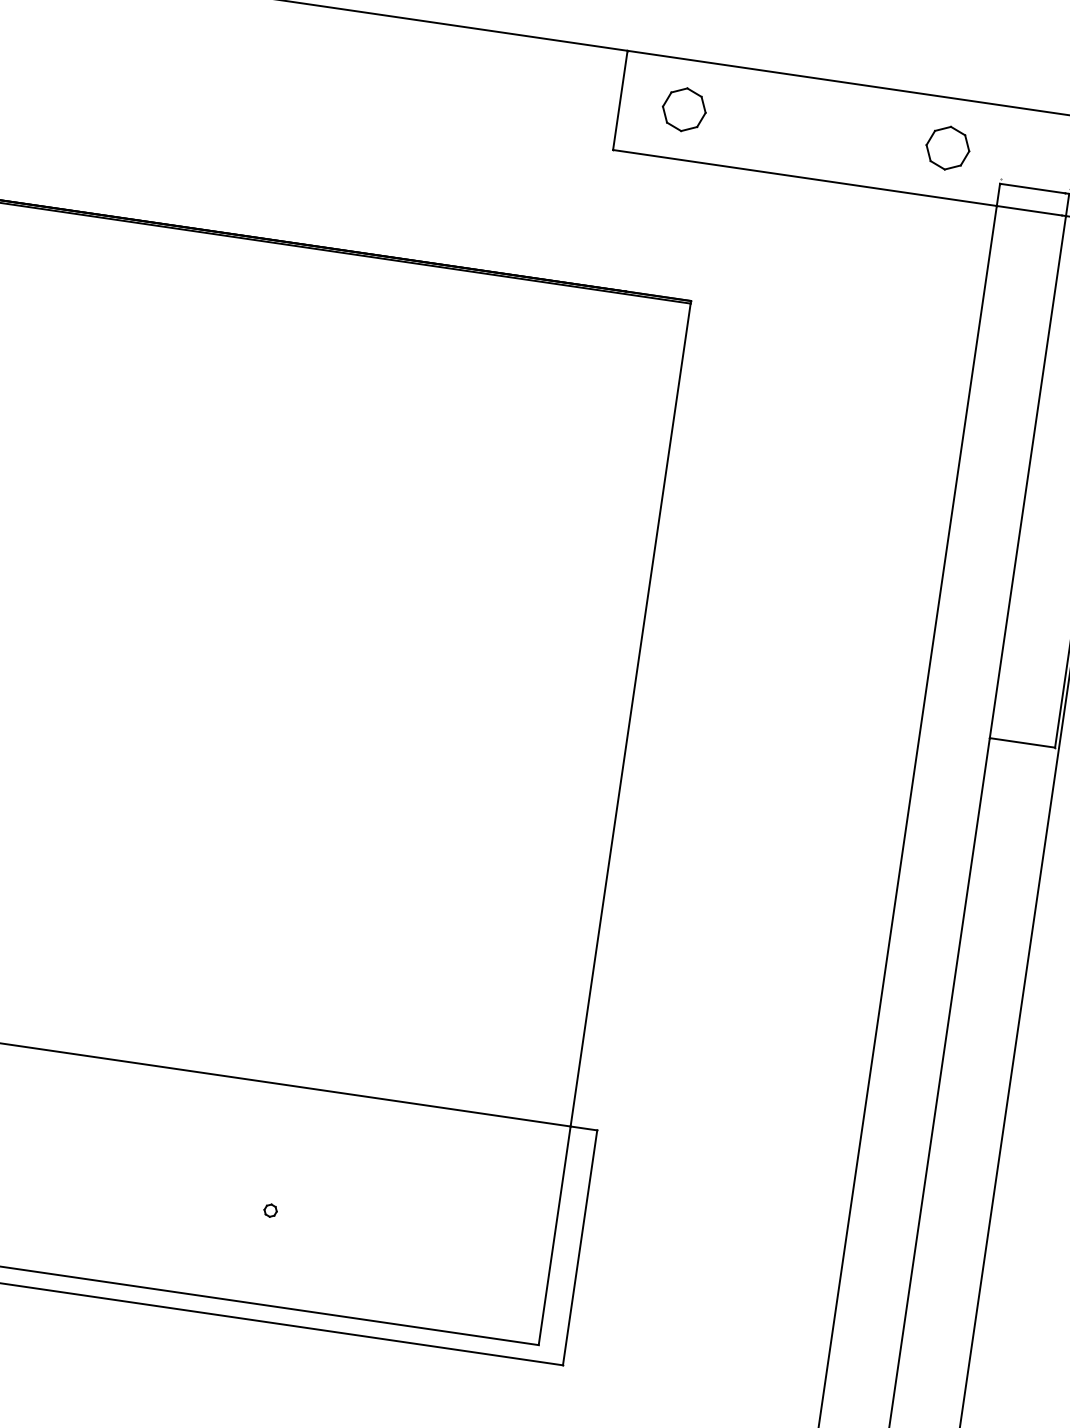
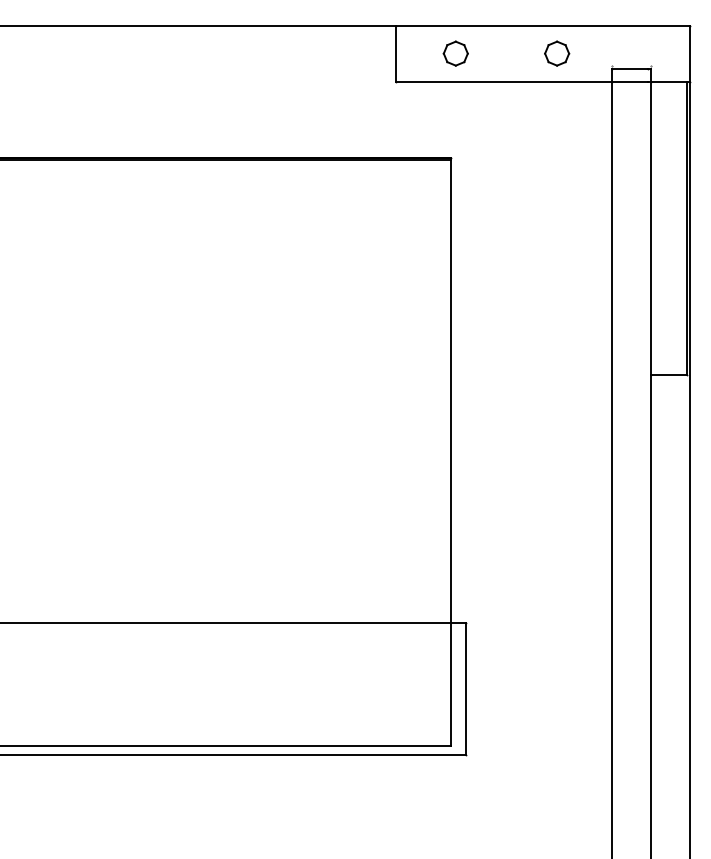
part: (683, 109) -> (455, 53), moved
part: (948, 148) -> (557, 53), moved
part: (270, 1209) -> (292, 692), removed

